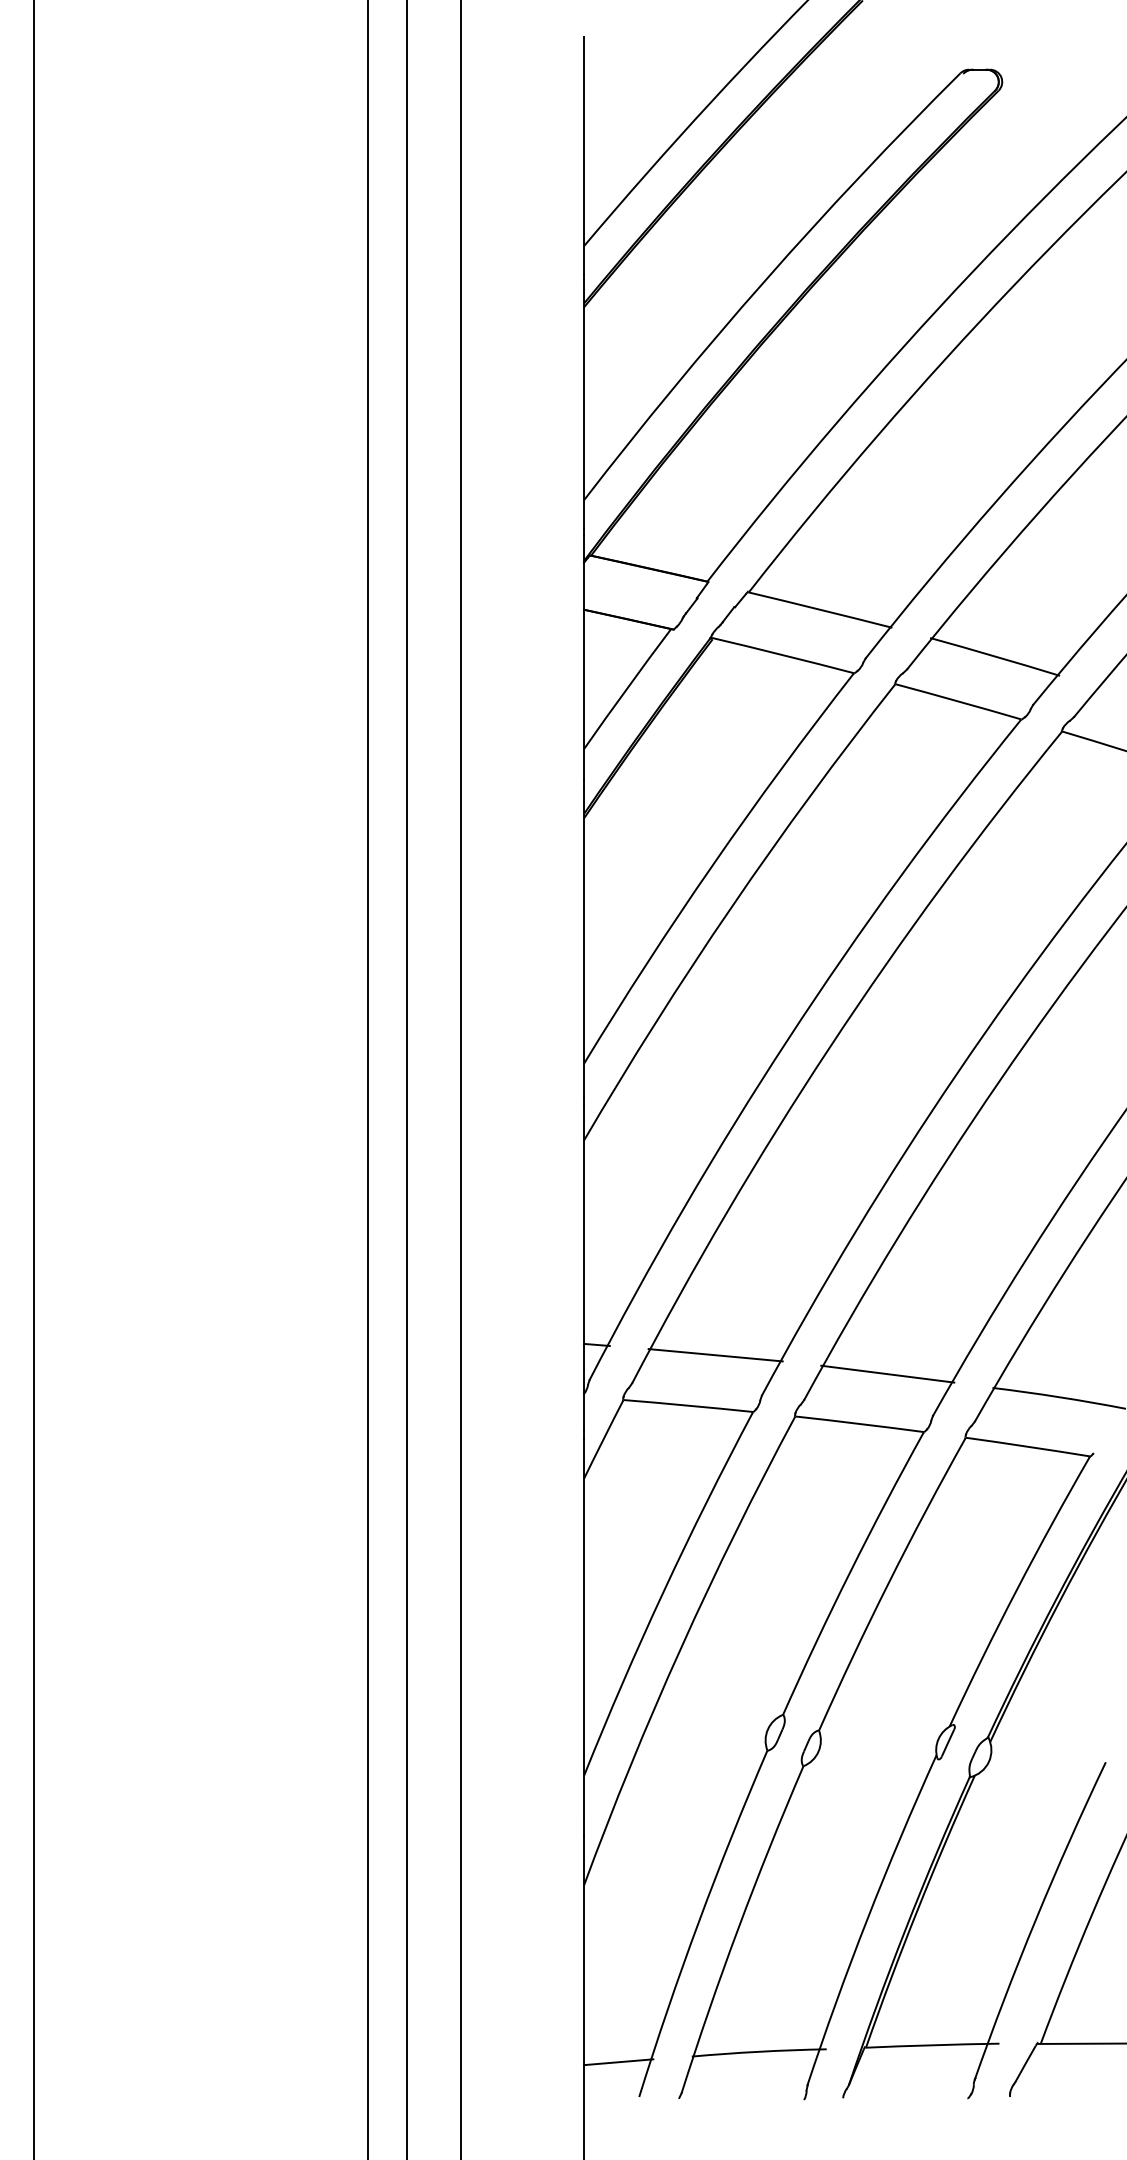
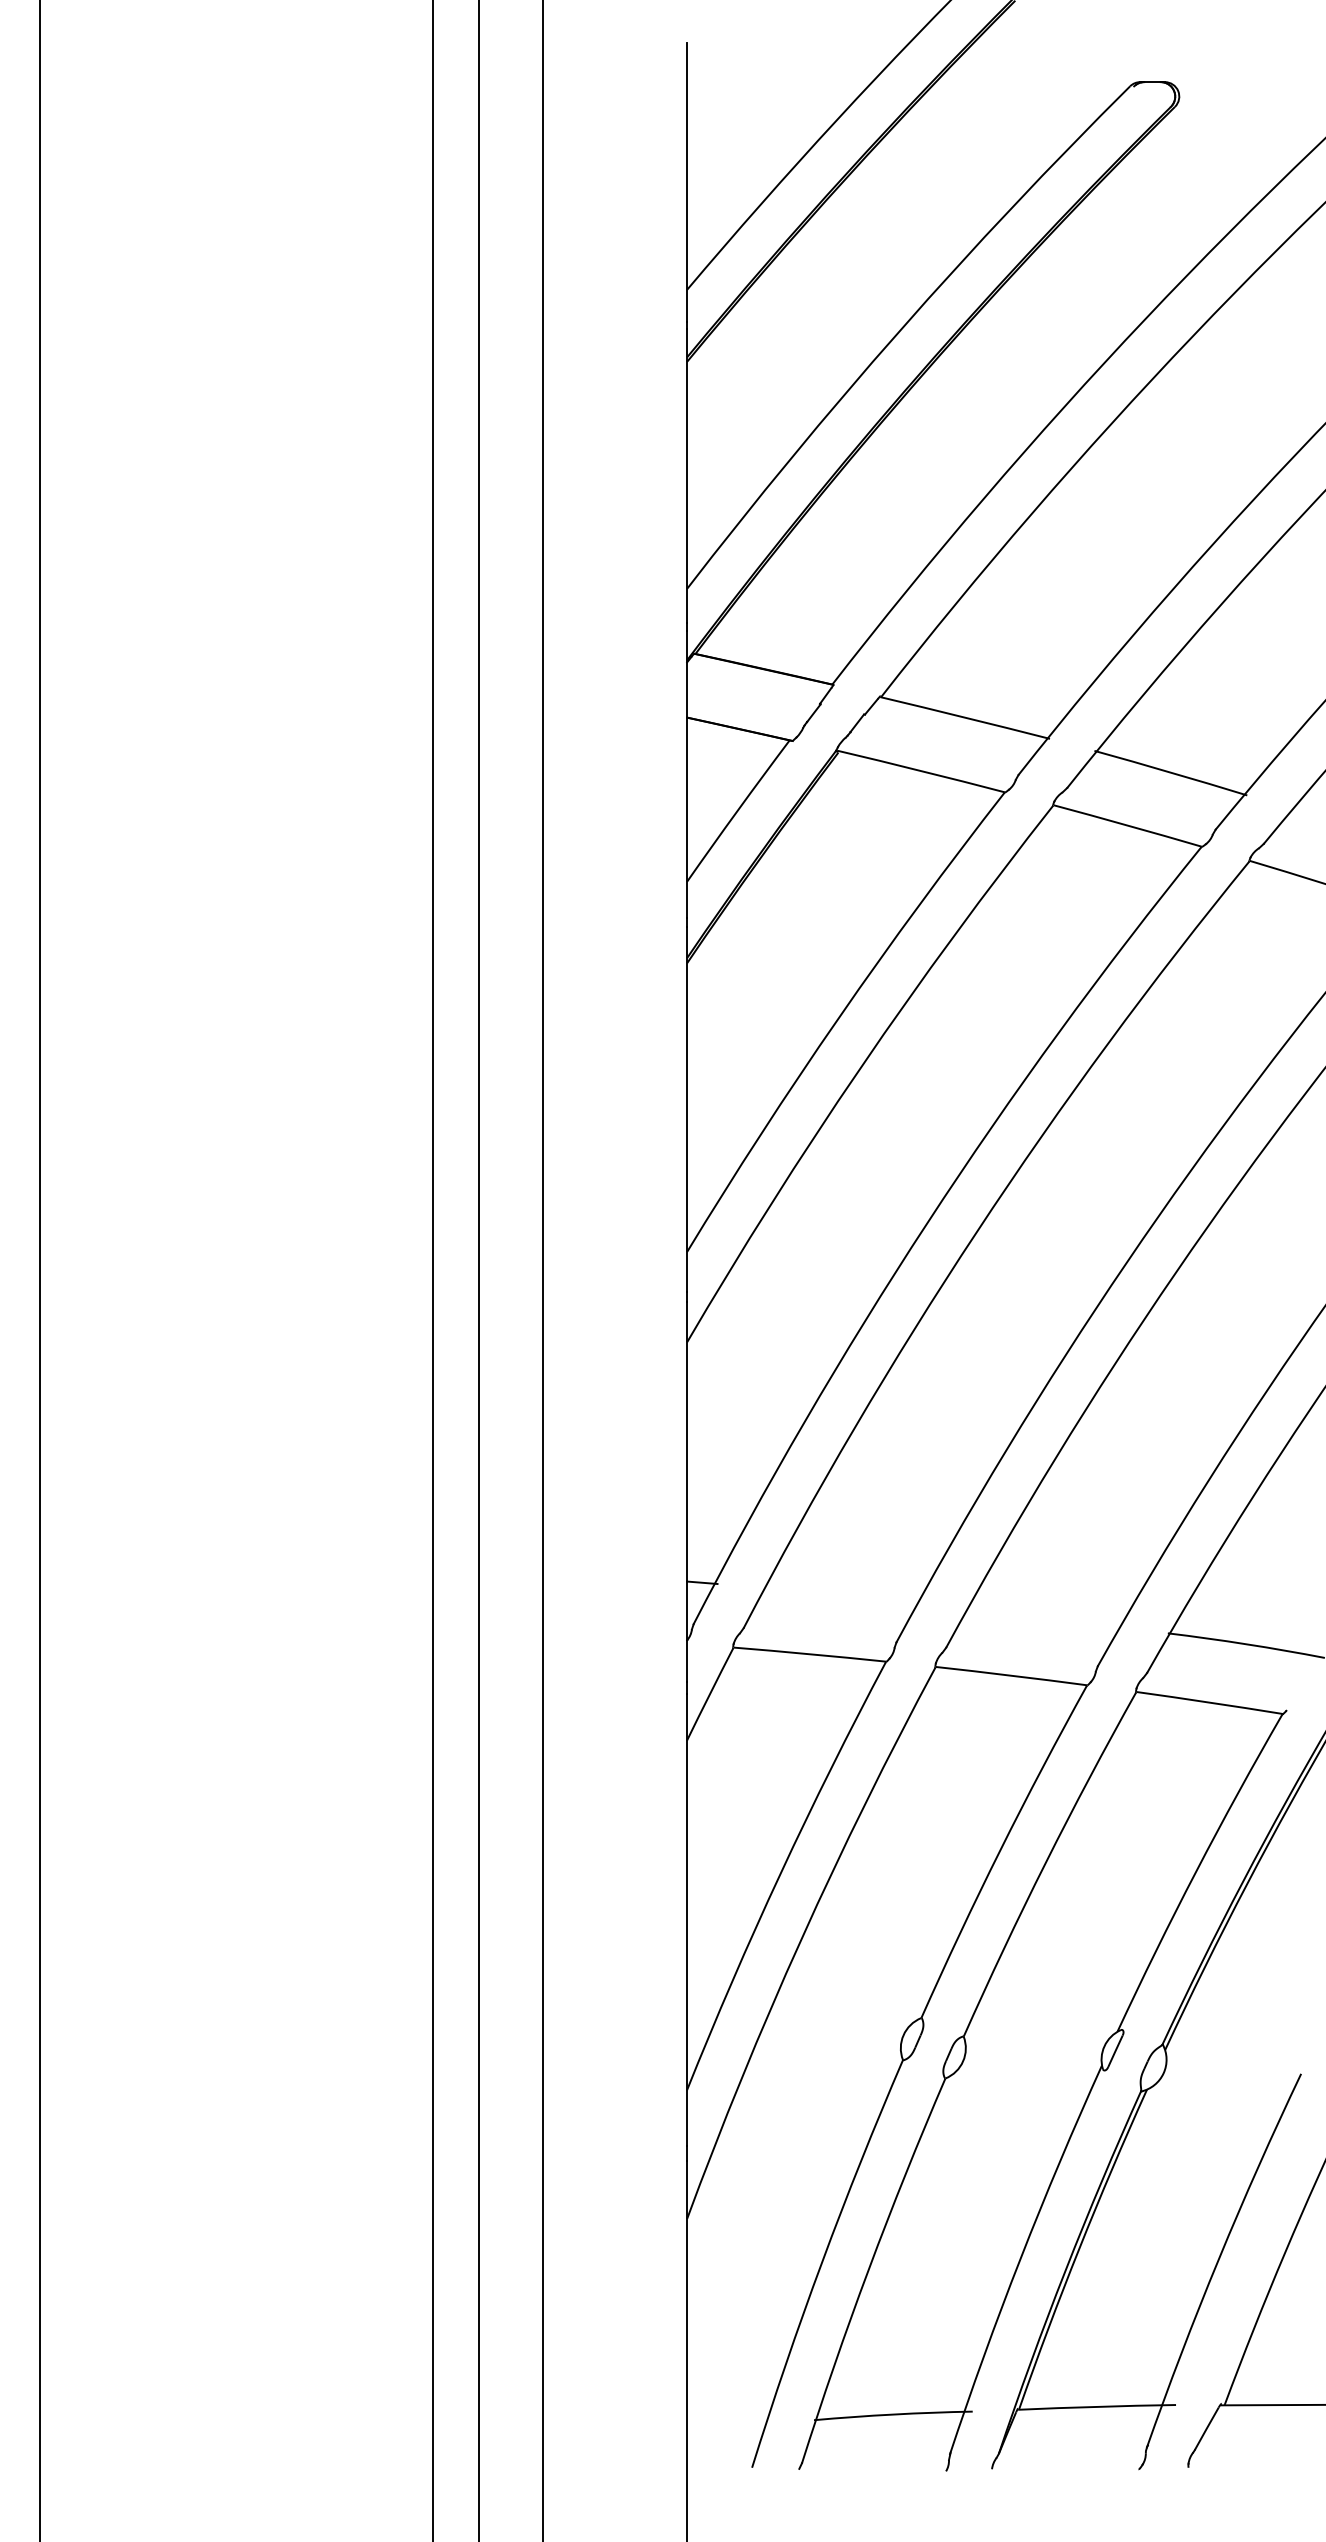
line: (715, 1354) -> (841, 1594), removed
line: (887, 1374) -> (1044, 1617), removed
line: (618, 2061) -> (727, 2426), removed

